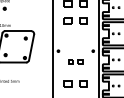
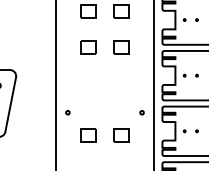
part: (75, 61) -> (104, 134), size x1.67

